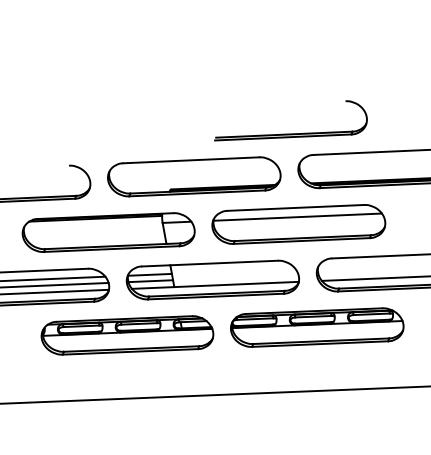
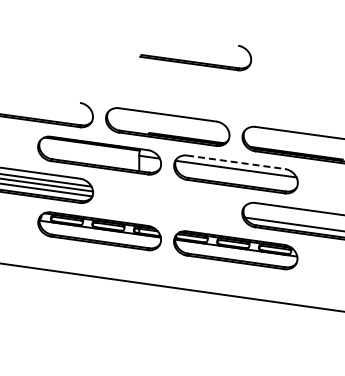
part: (290, 129) -> (195, 58), moved
line: (296, 208) -> (236, 162), solid -> dashed
part: (212, 279) -> (167, 202), removed

